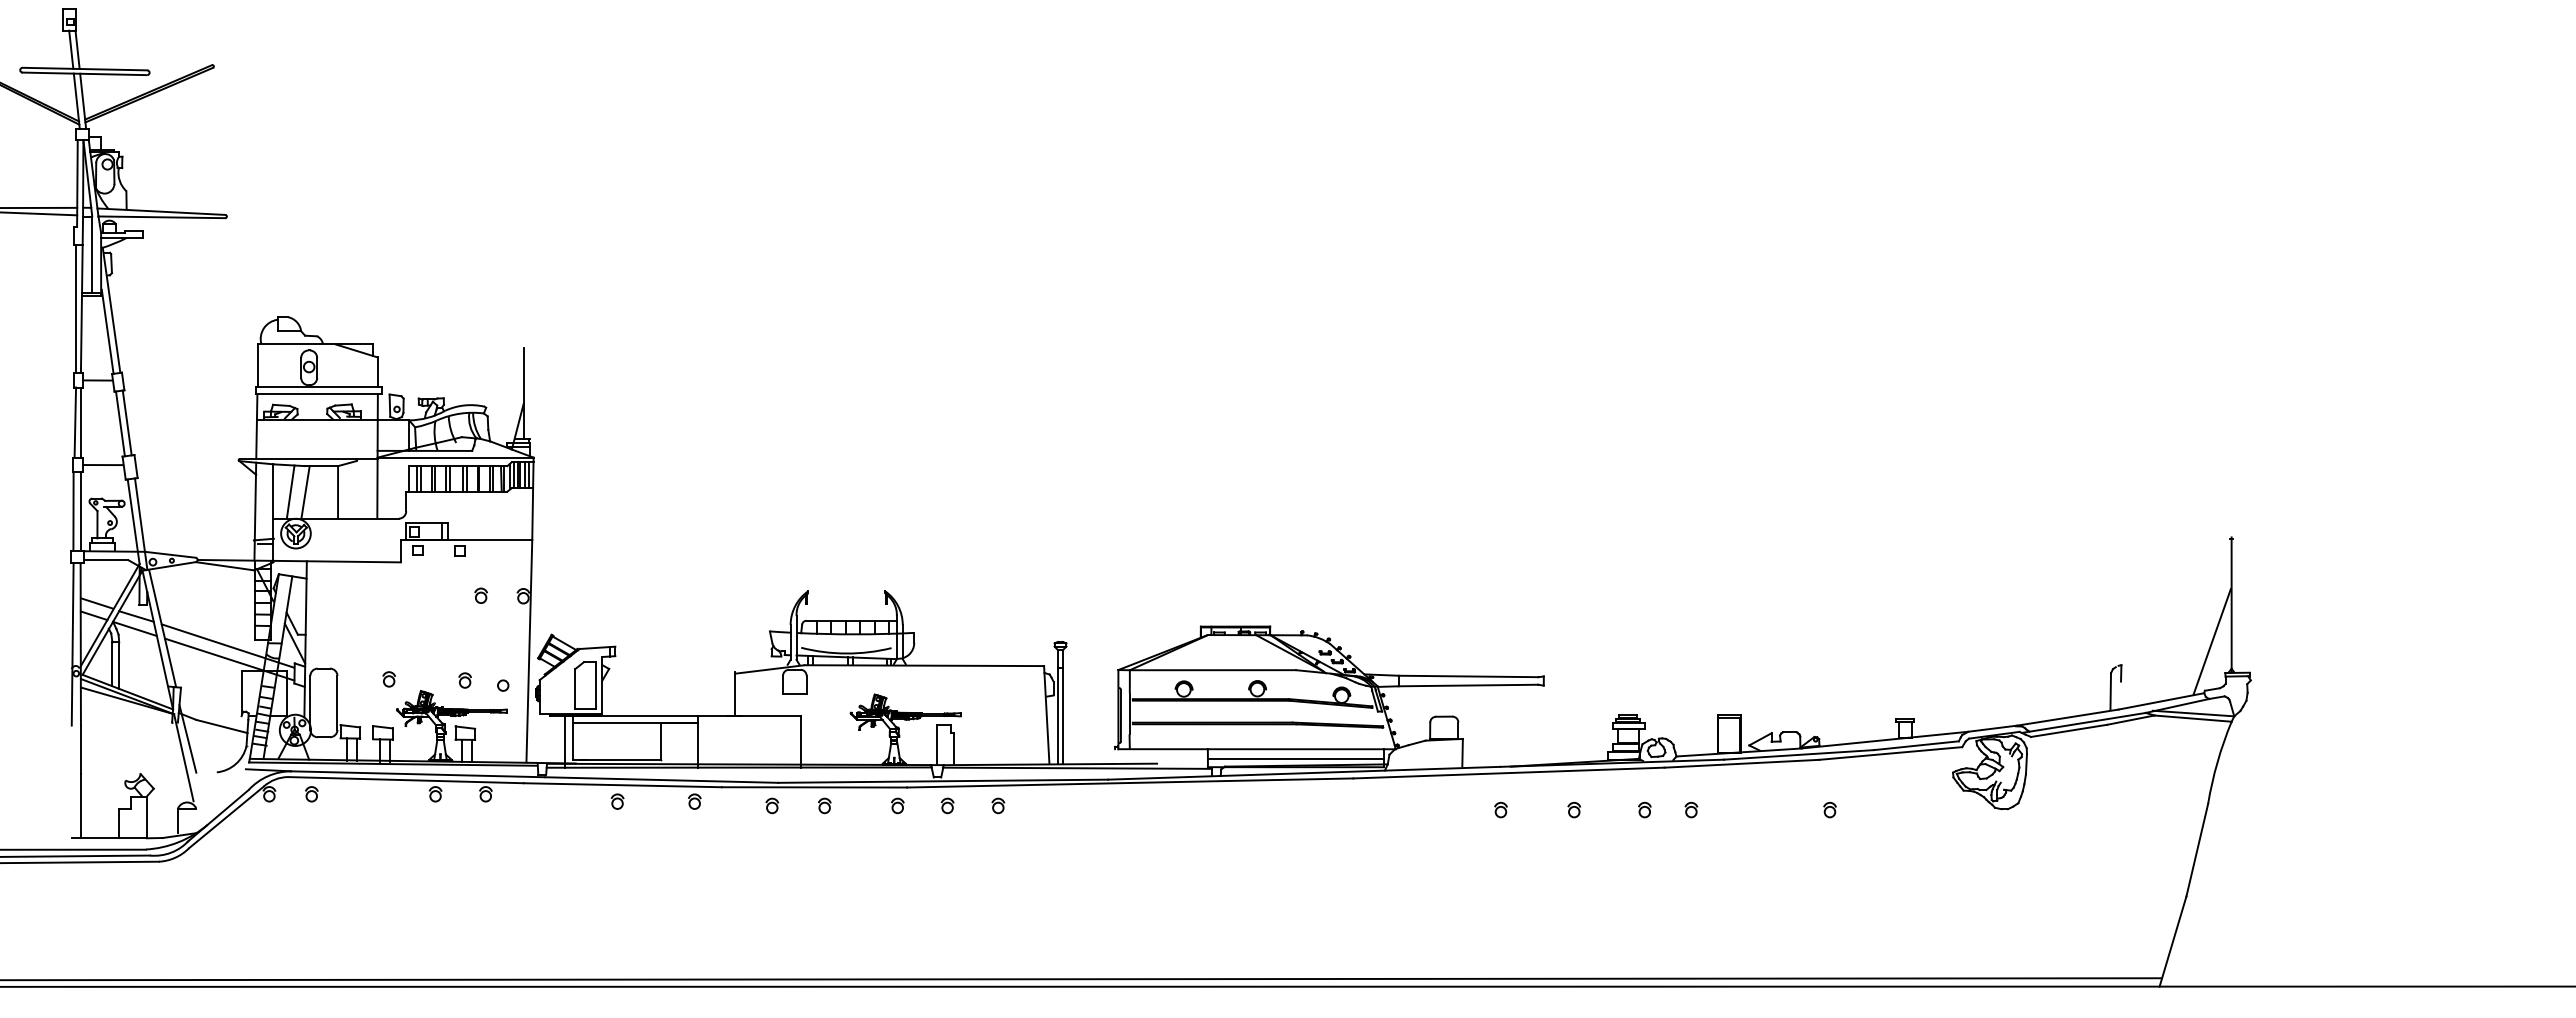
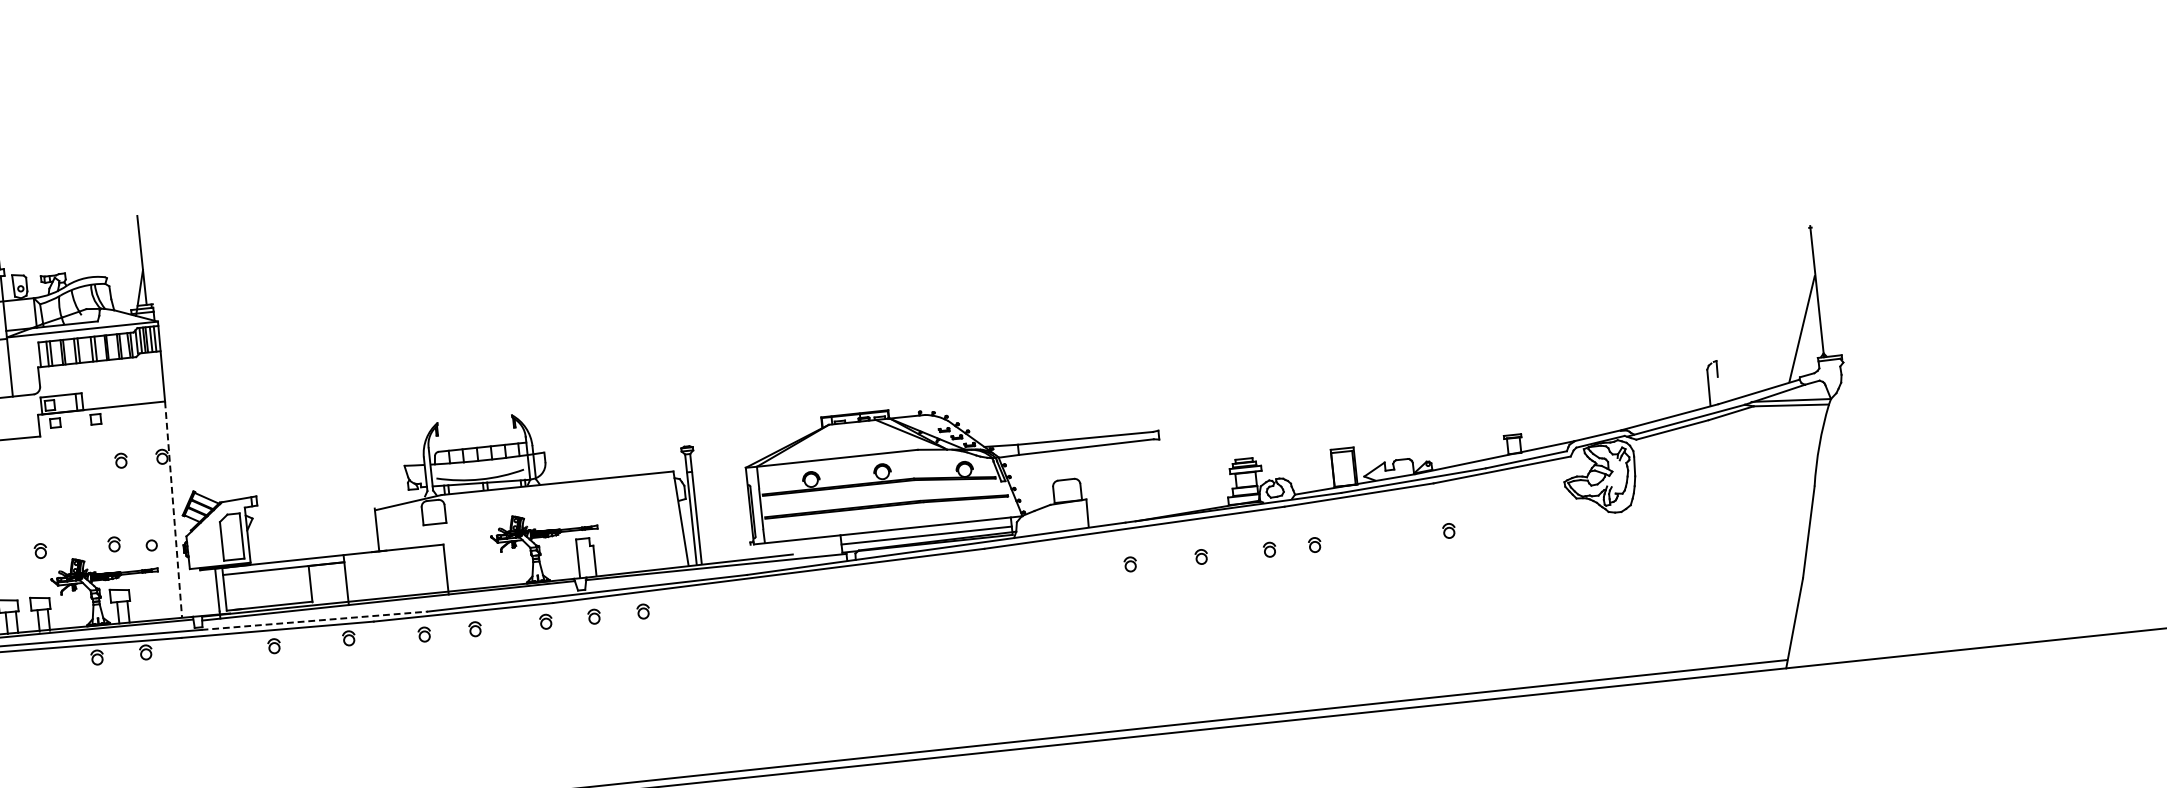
line: (529, 651) -> (173, 509), solid -> dashed
line: (661, 780) -> (314, 621), solid -> dashed

